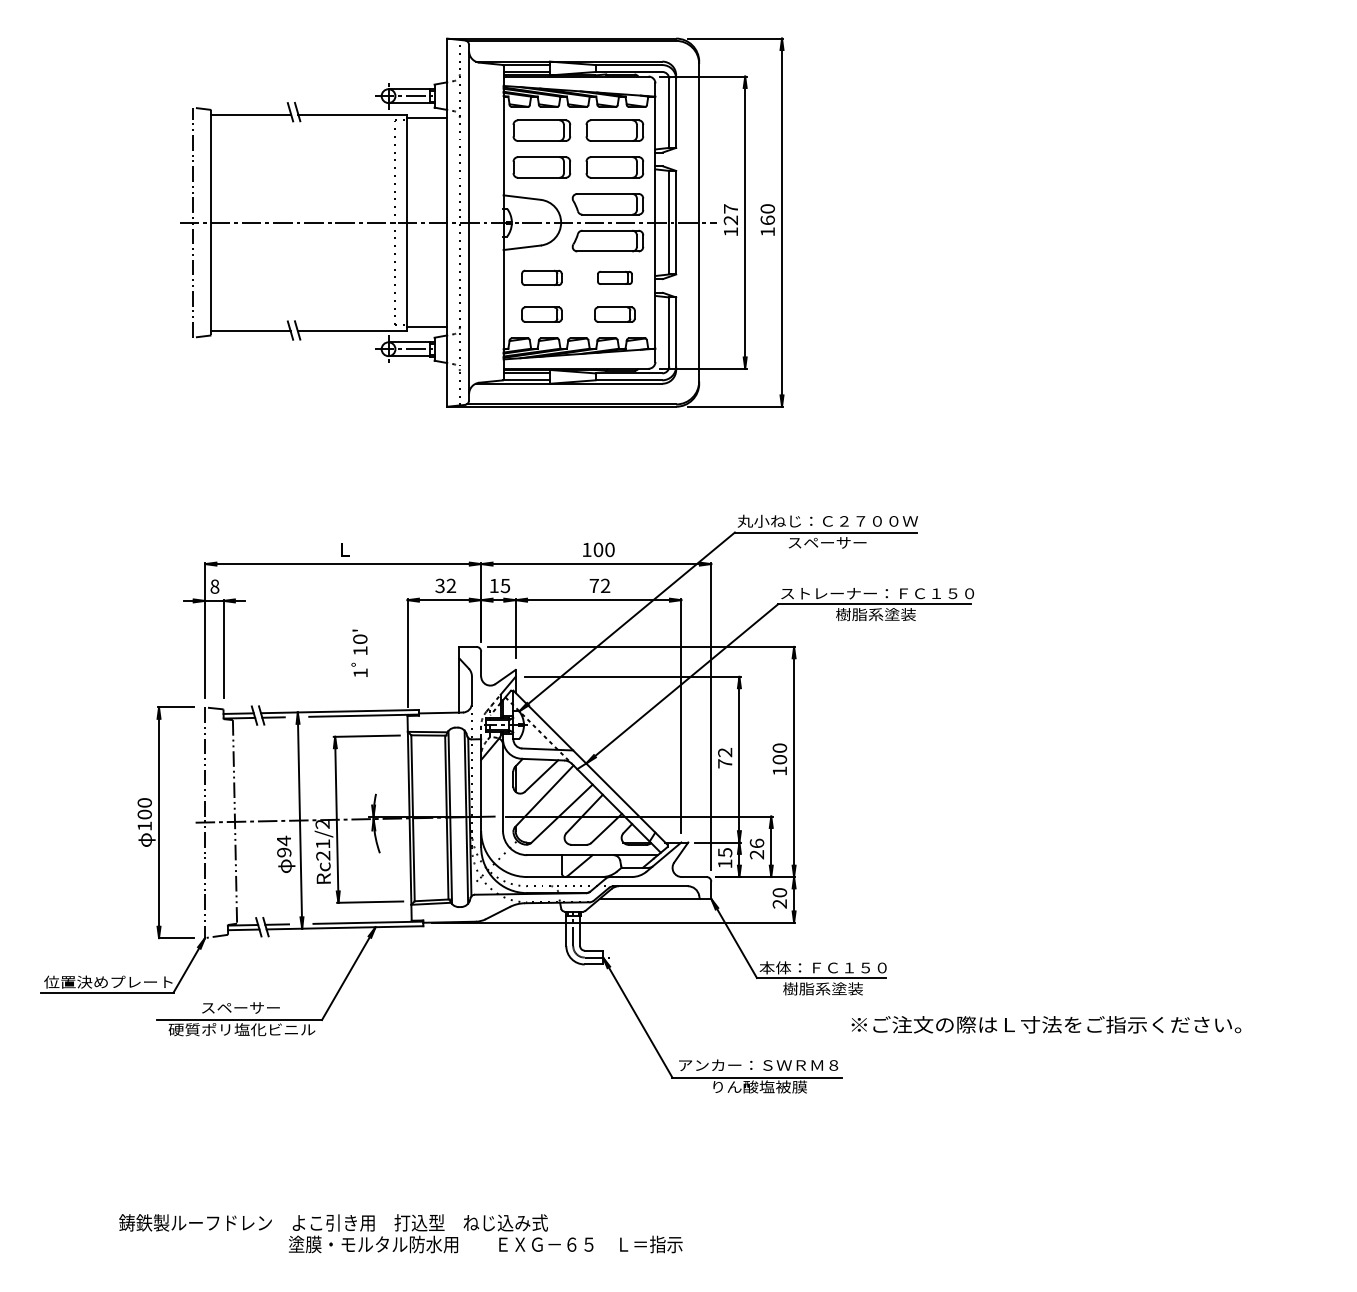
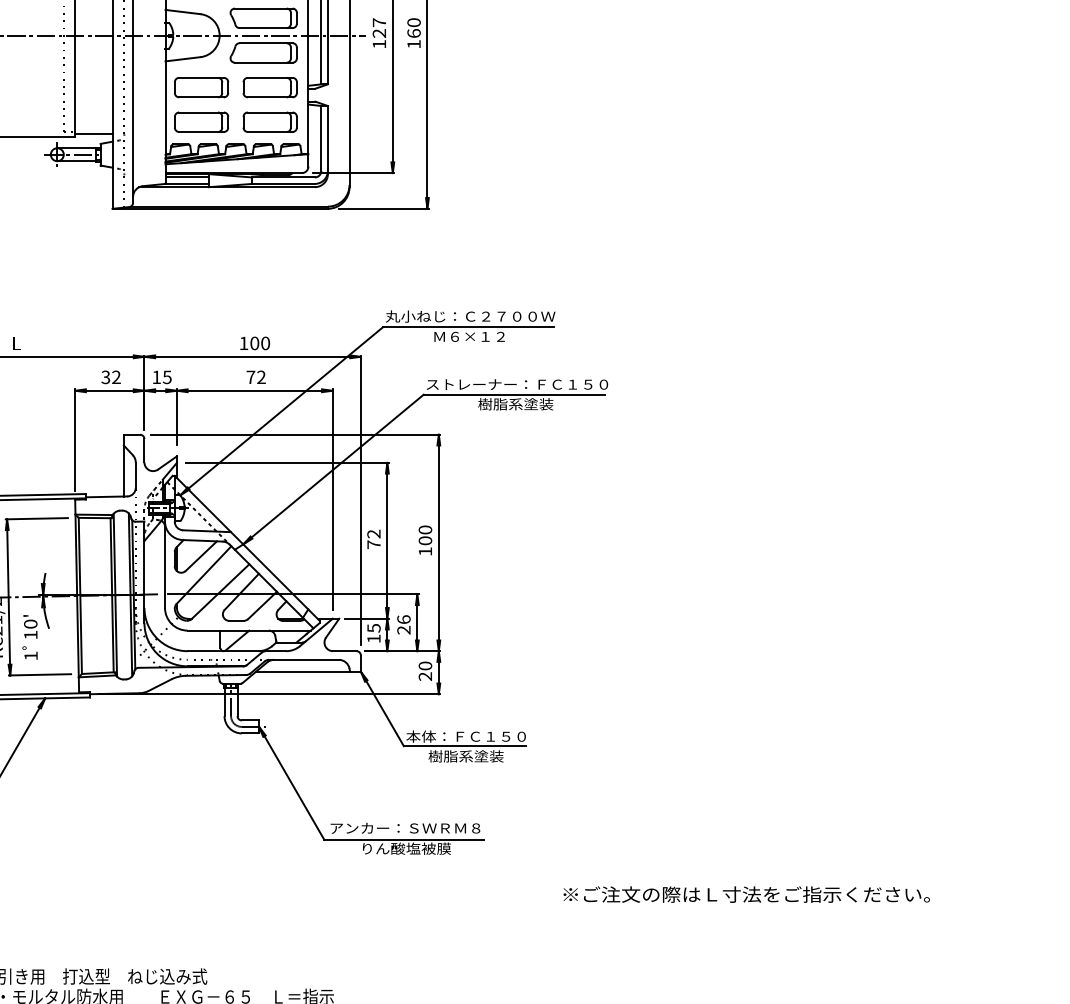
part: (541, 277) -> (201, 87), size x1.43
part: (614, 277) -> (269, 87), size x1.67
part: (541, 314) -> (201, 122), size x1.43
part: (614, 314) -> (269, 122), size x1.43
text: (827, 542) -> (470, 336), スペーサー -> Ｍ６×１２
text: (359, 652) -> (29, 636), moved
text: (1046, 1024) -> (746, 894), moved

